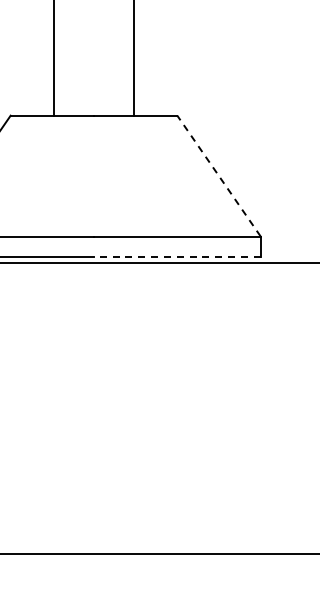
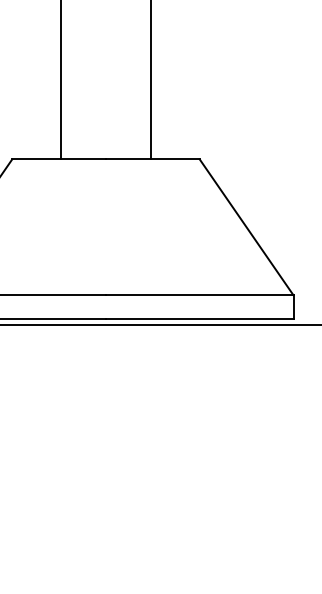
line: (218, 175) -> (246, 226), dashed -> solid
line: (176, 257) -> (198, 318), dashed -> solid

